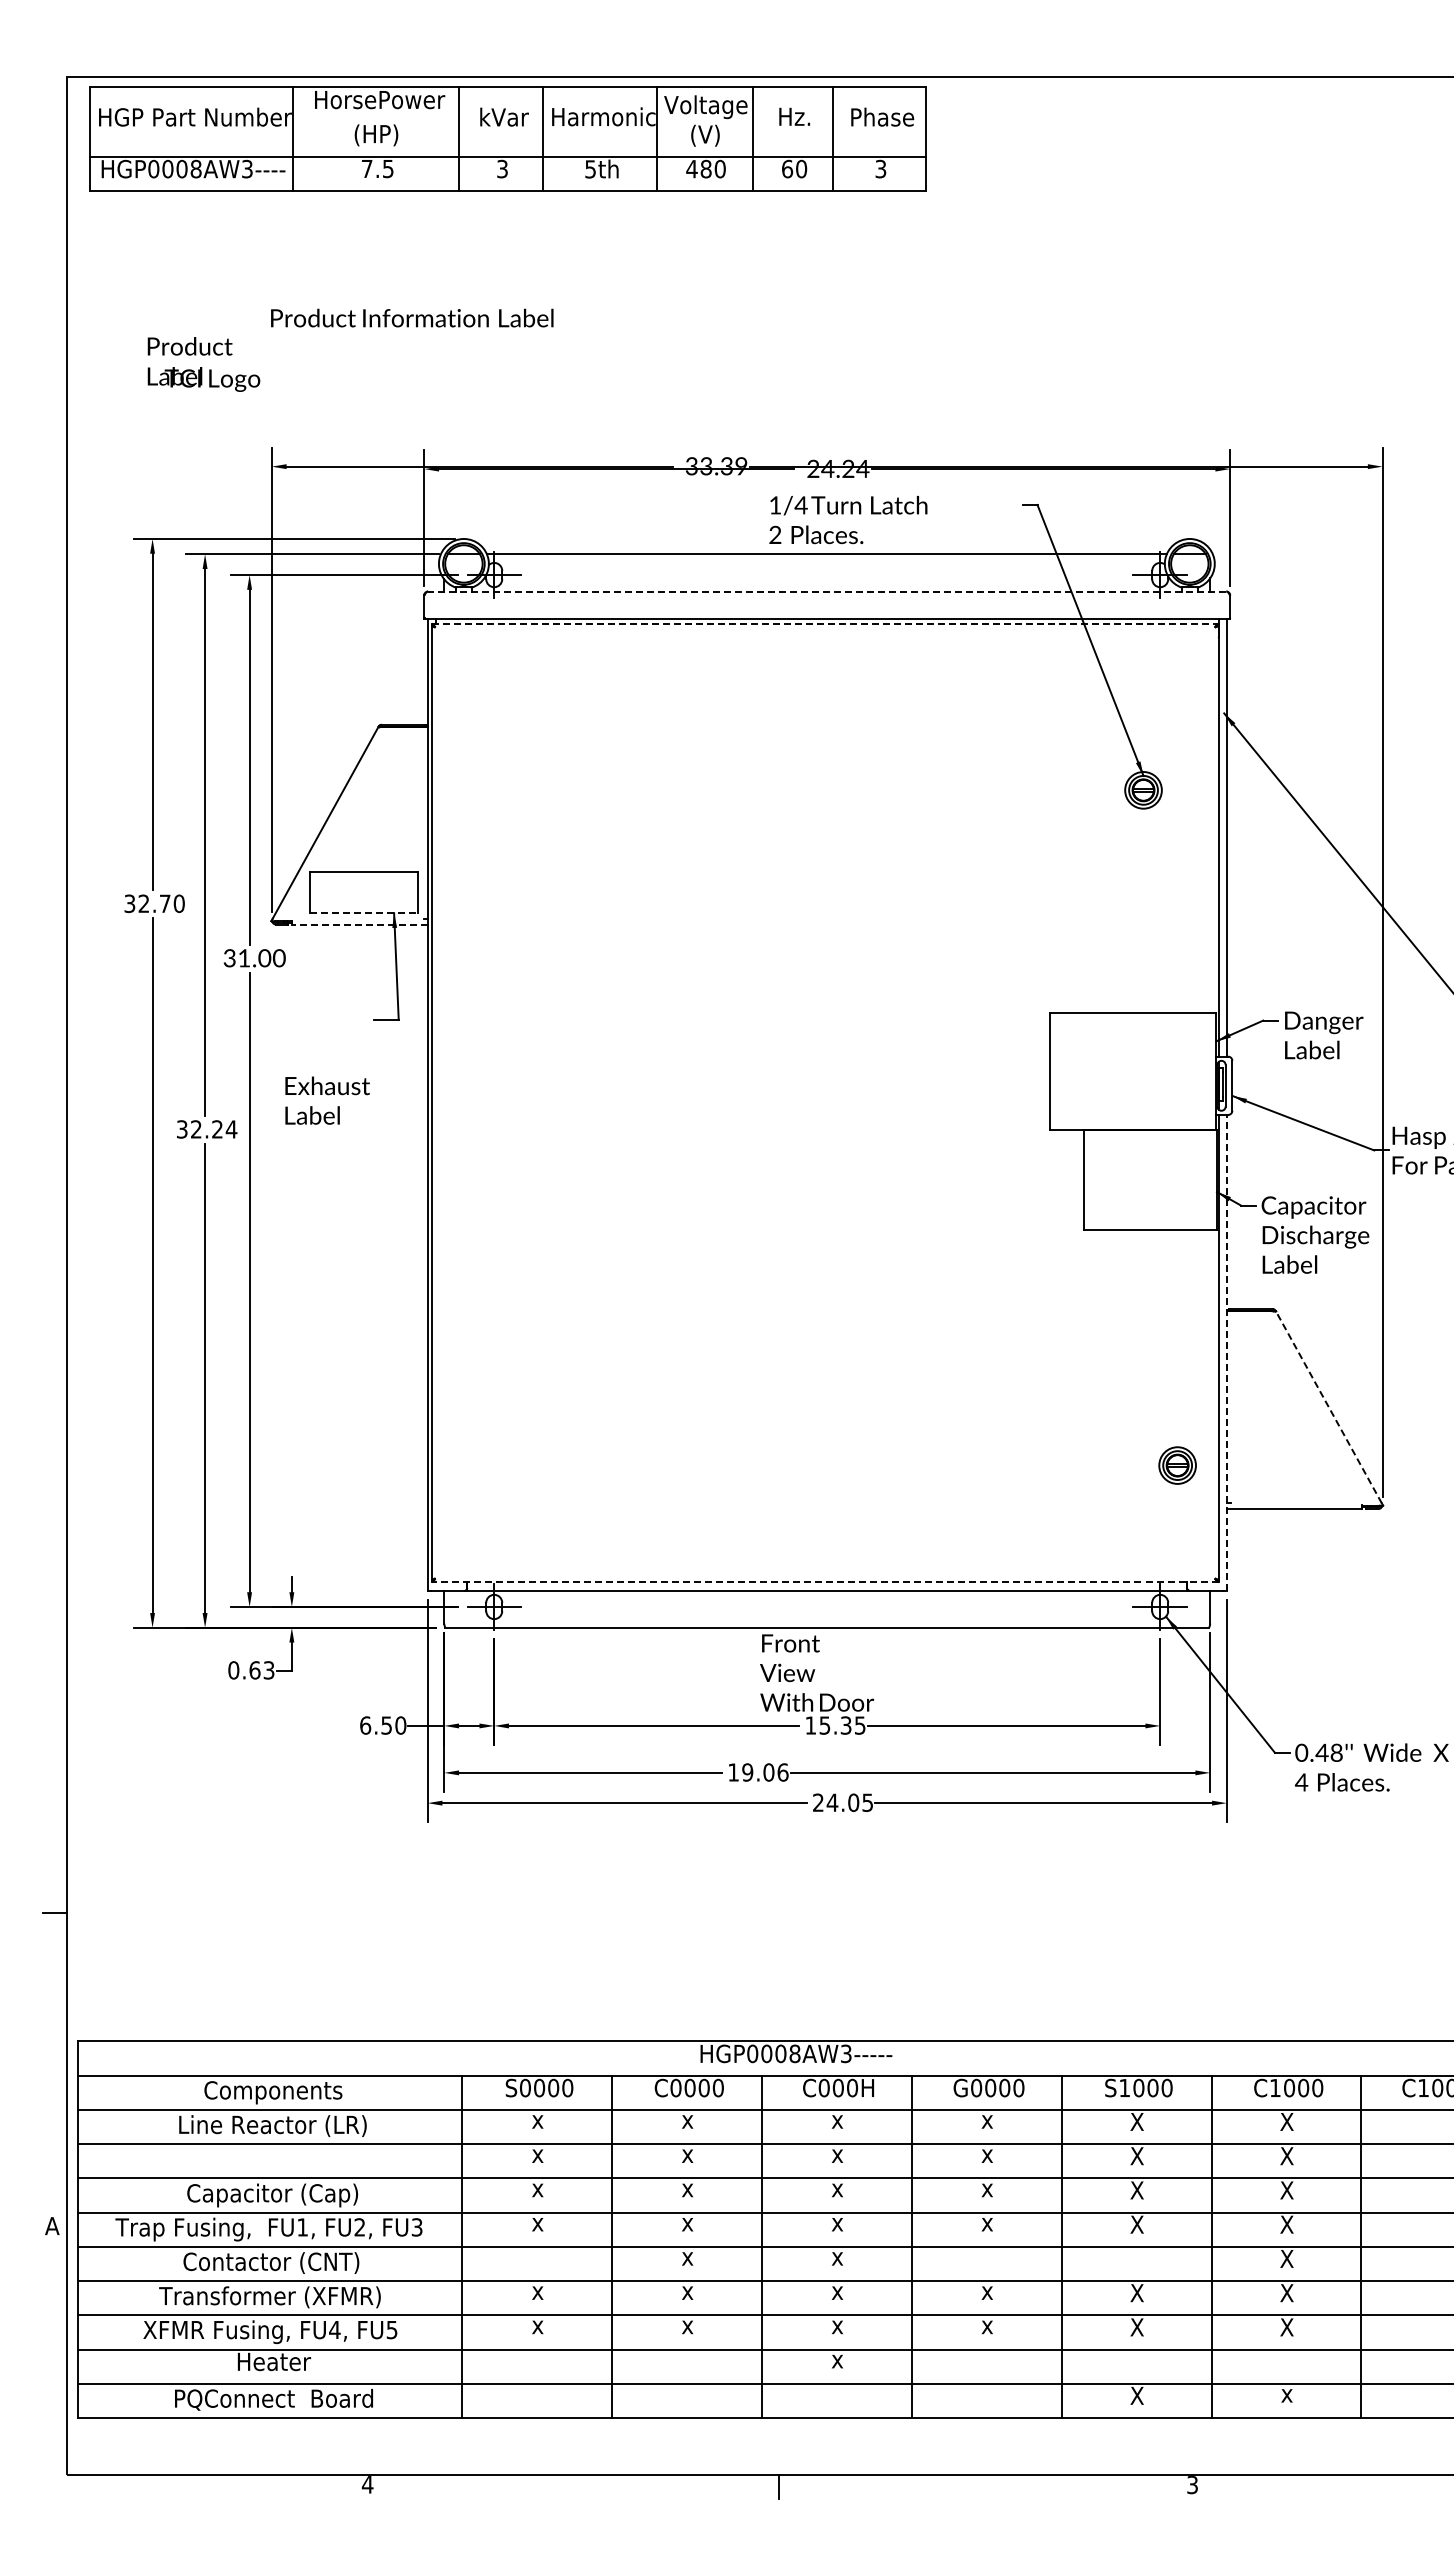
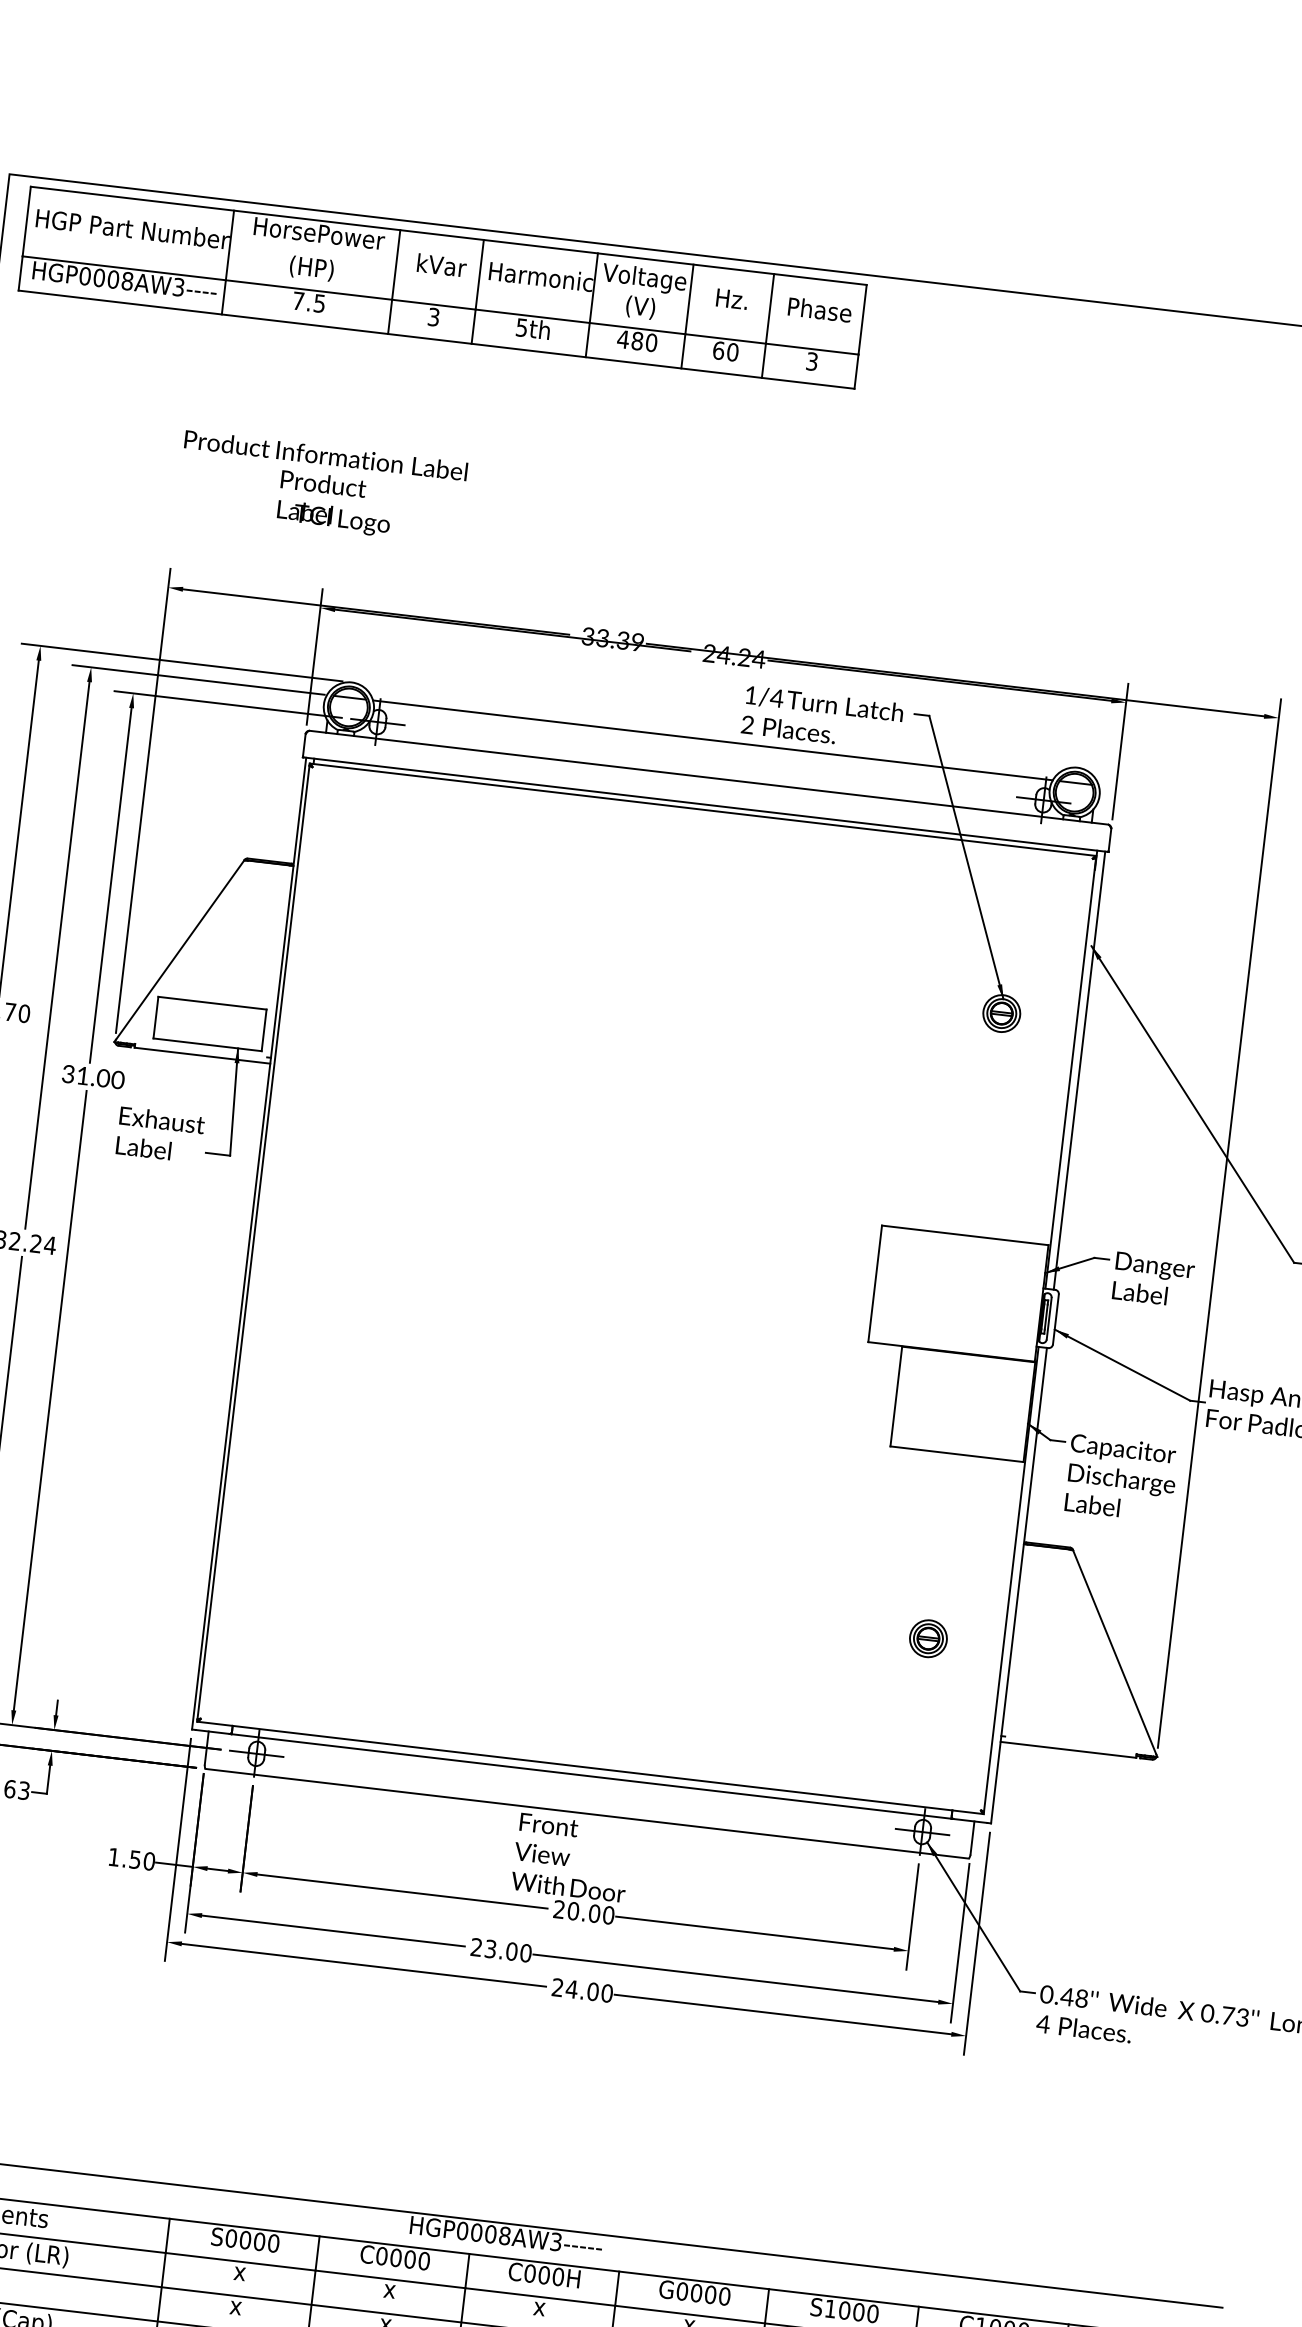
text: (203, 364) -> (334, 503), moved
text: (848, 520) -> (822, 719), moved
line: (826, 591) -> (708, 777), dashed -> solid
line: (825, 623) -> (703, 809), dashed -> solid
line: (364, 913) -> (208, 1045), dashed -> solid
line: (359, 924) -> (202, 1055), dashed -> solid
text: (327, 1100) -> (160, 1134), moved
line: (1226, 1352) -> (1018, 1585), dashed -> solid
line: (1328, 1407) -> (1114, 1652), dashed -> solid
part: (1177, 1465) -> (928, 1638), moved
line: (824, 1582) -> (589, 1768), dashed -> solid
text: (365, 1725) -> (114, 1857), 6.50 -> 1.50
text: (835, 1725) -> (583, 1912), 15.35 -> 20.00
text: (758, 1772) -> (501, 1950), 19.06 -> 23.00
text: (867, 1802) -> (606, 1993), 24.05 -> 24.00

